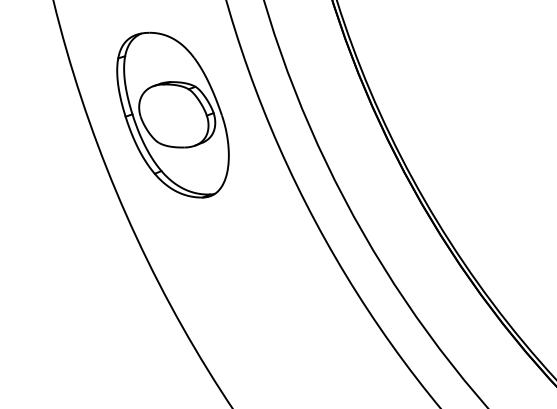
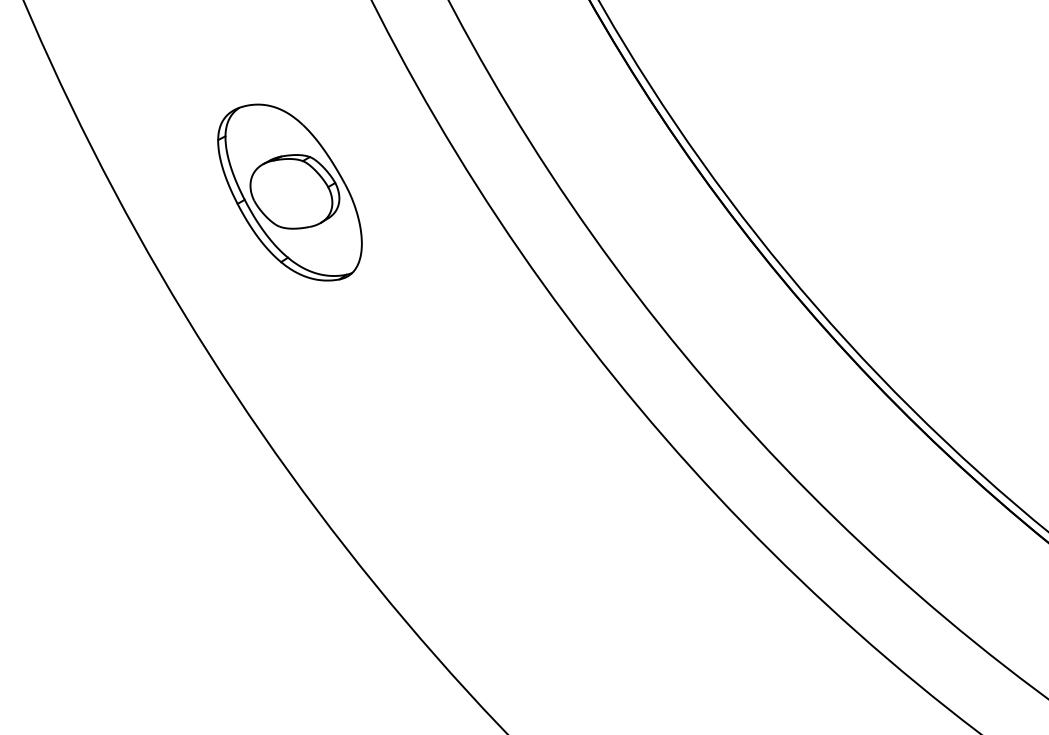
part: (172, 114) -> (289, 192), size x0.6

